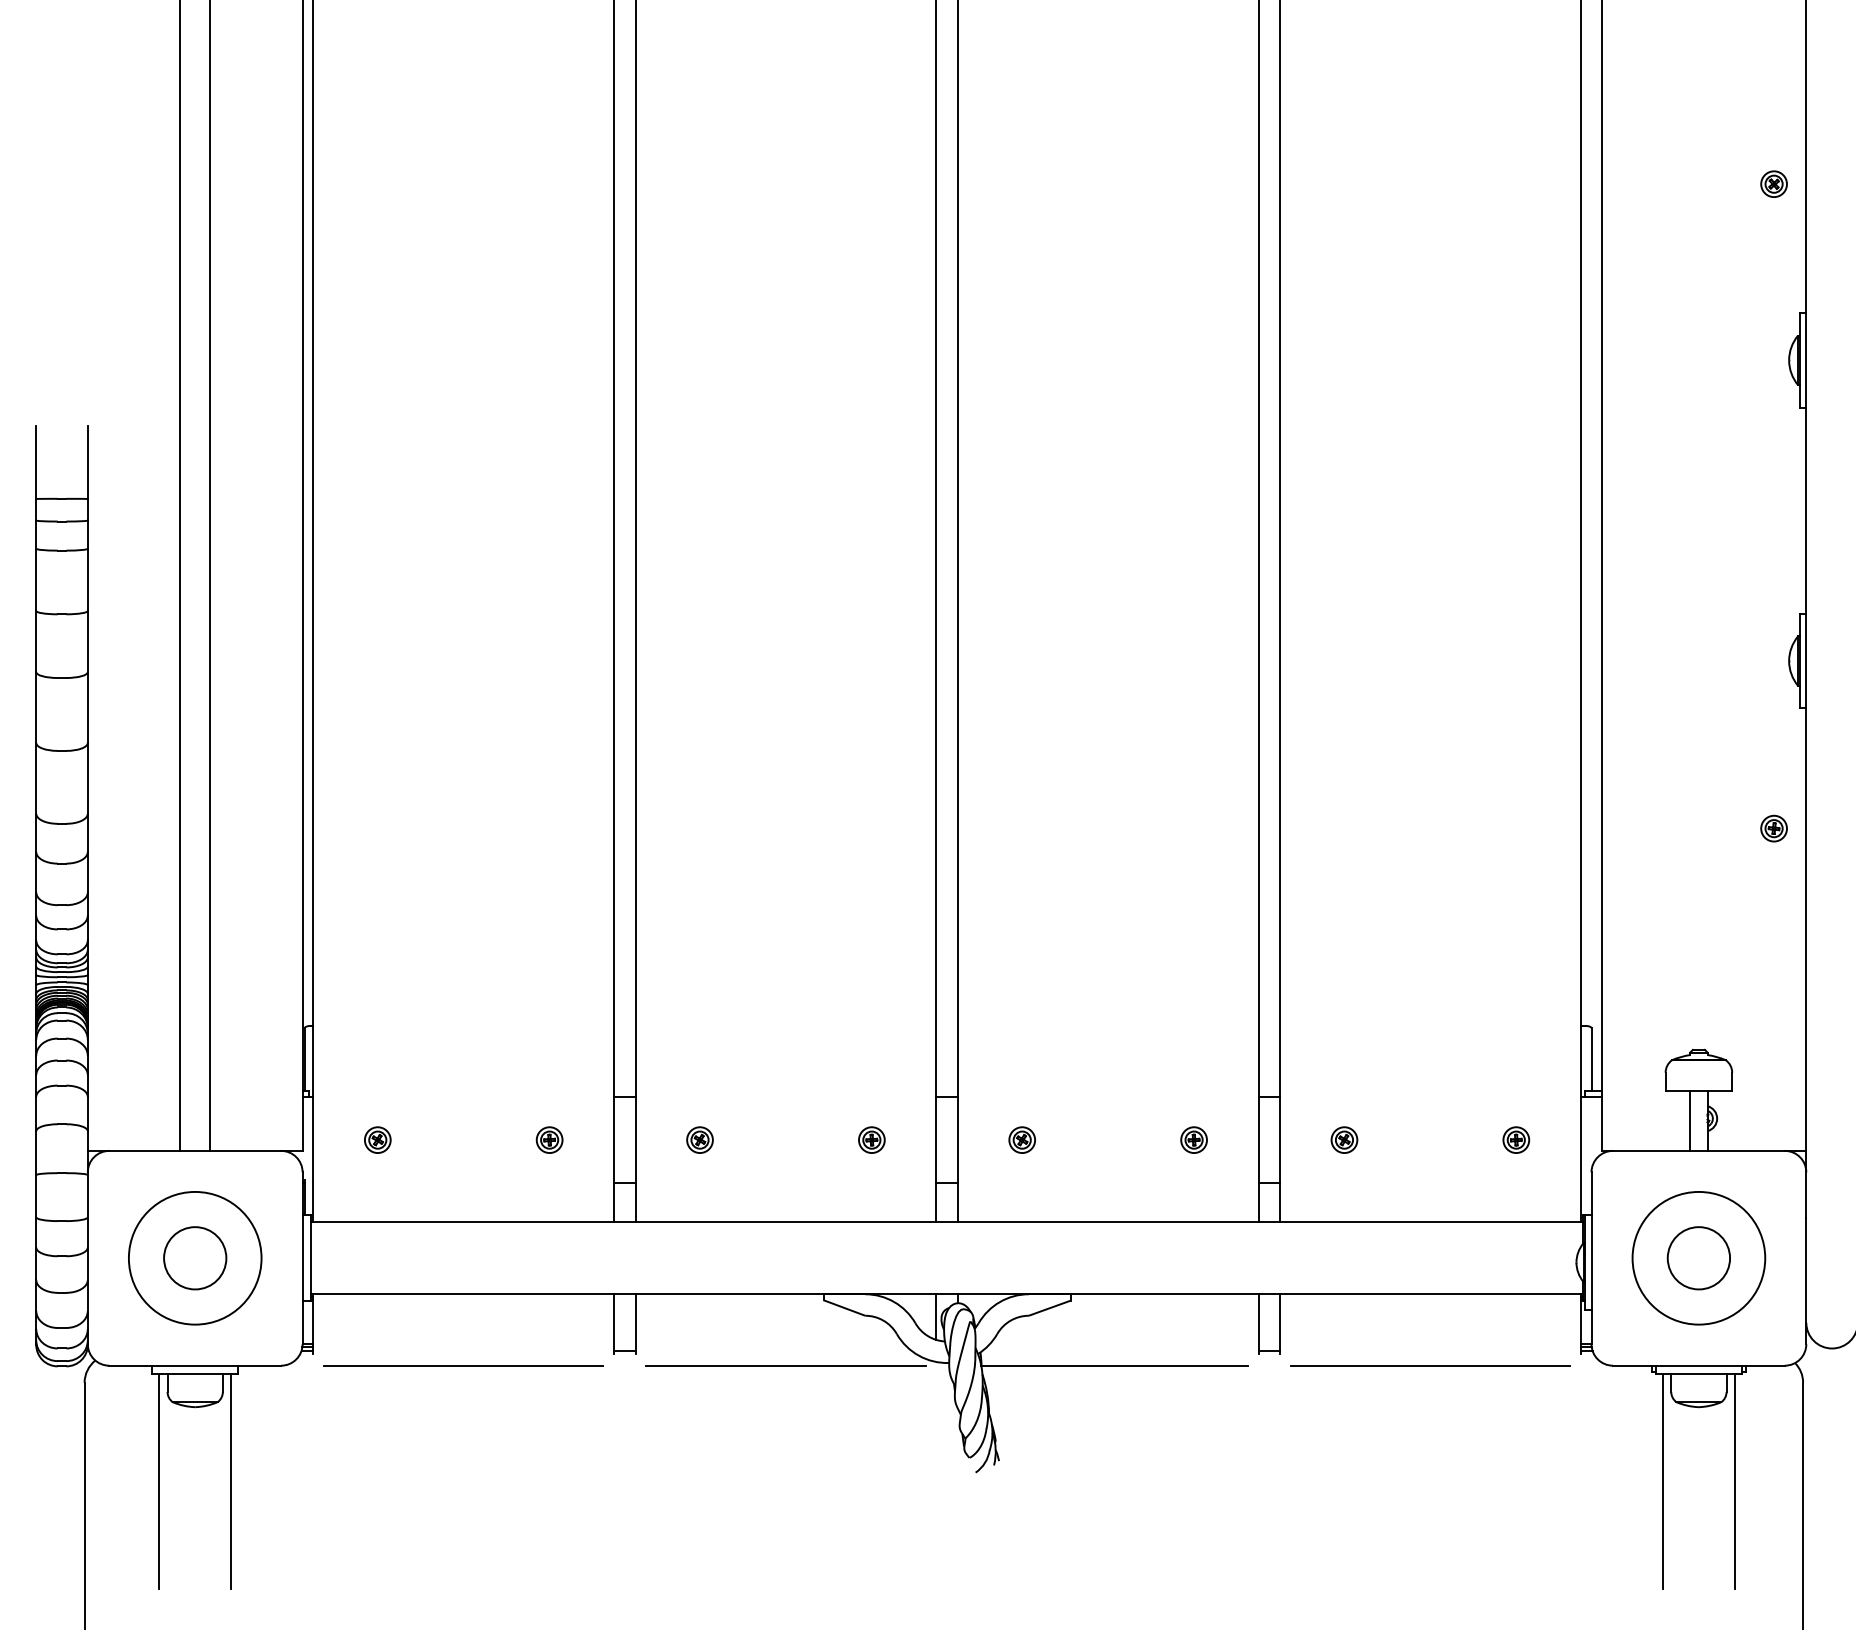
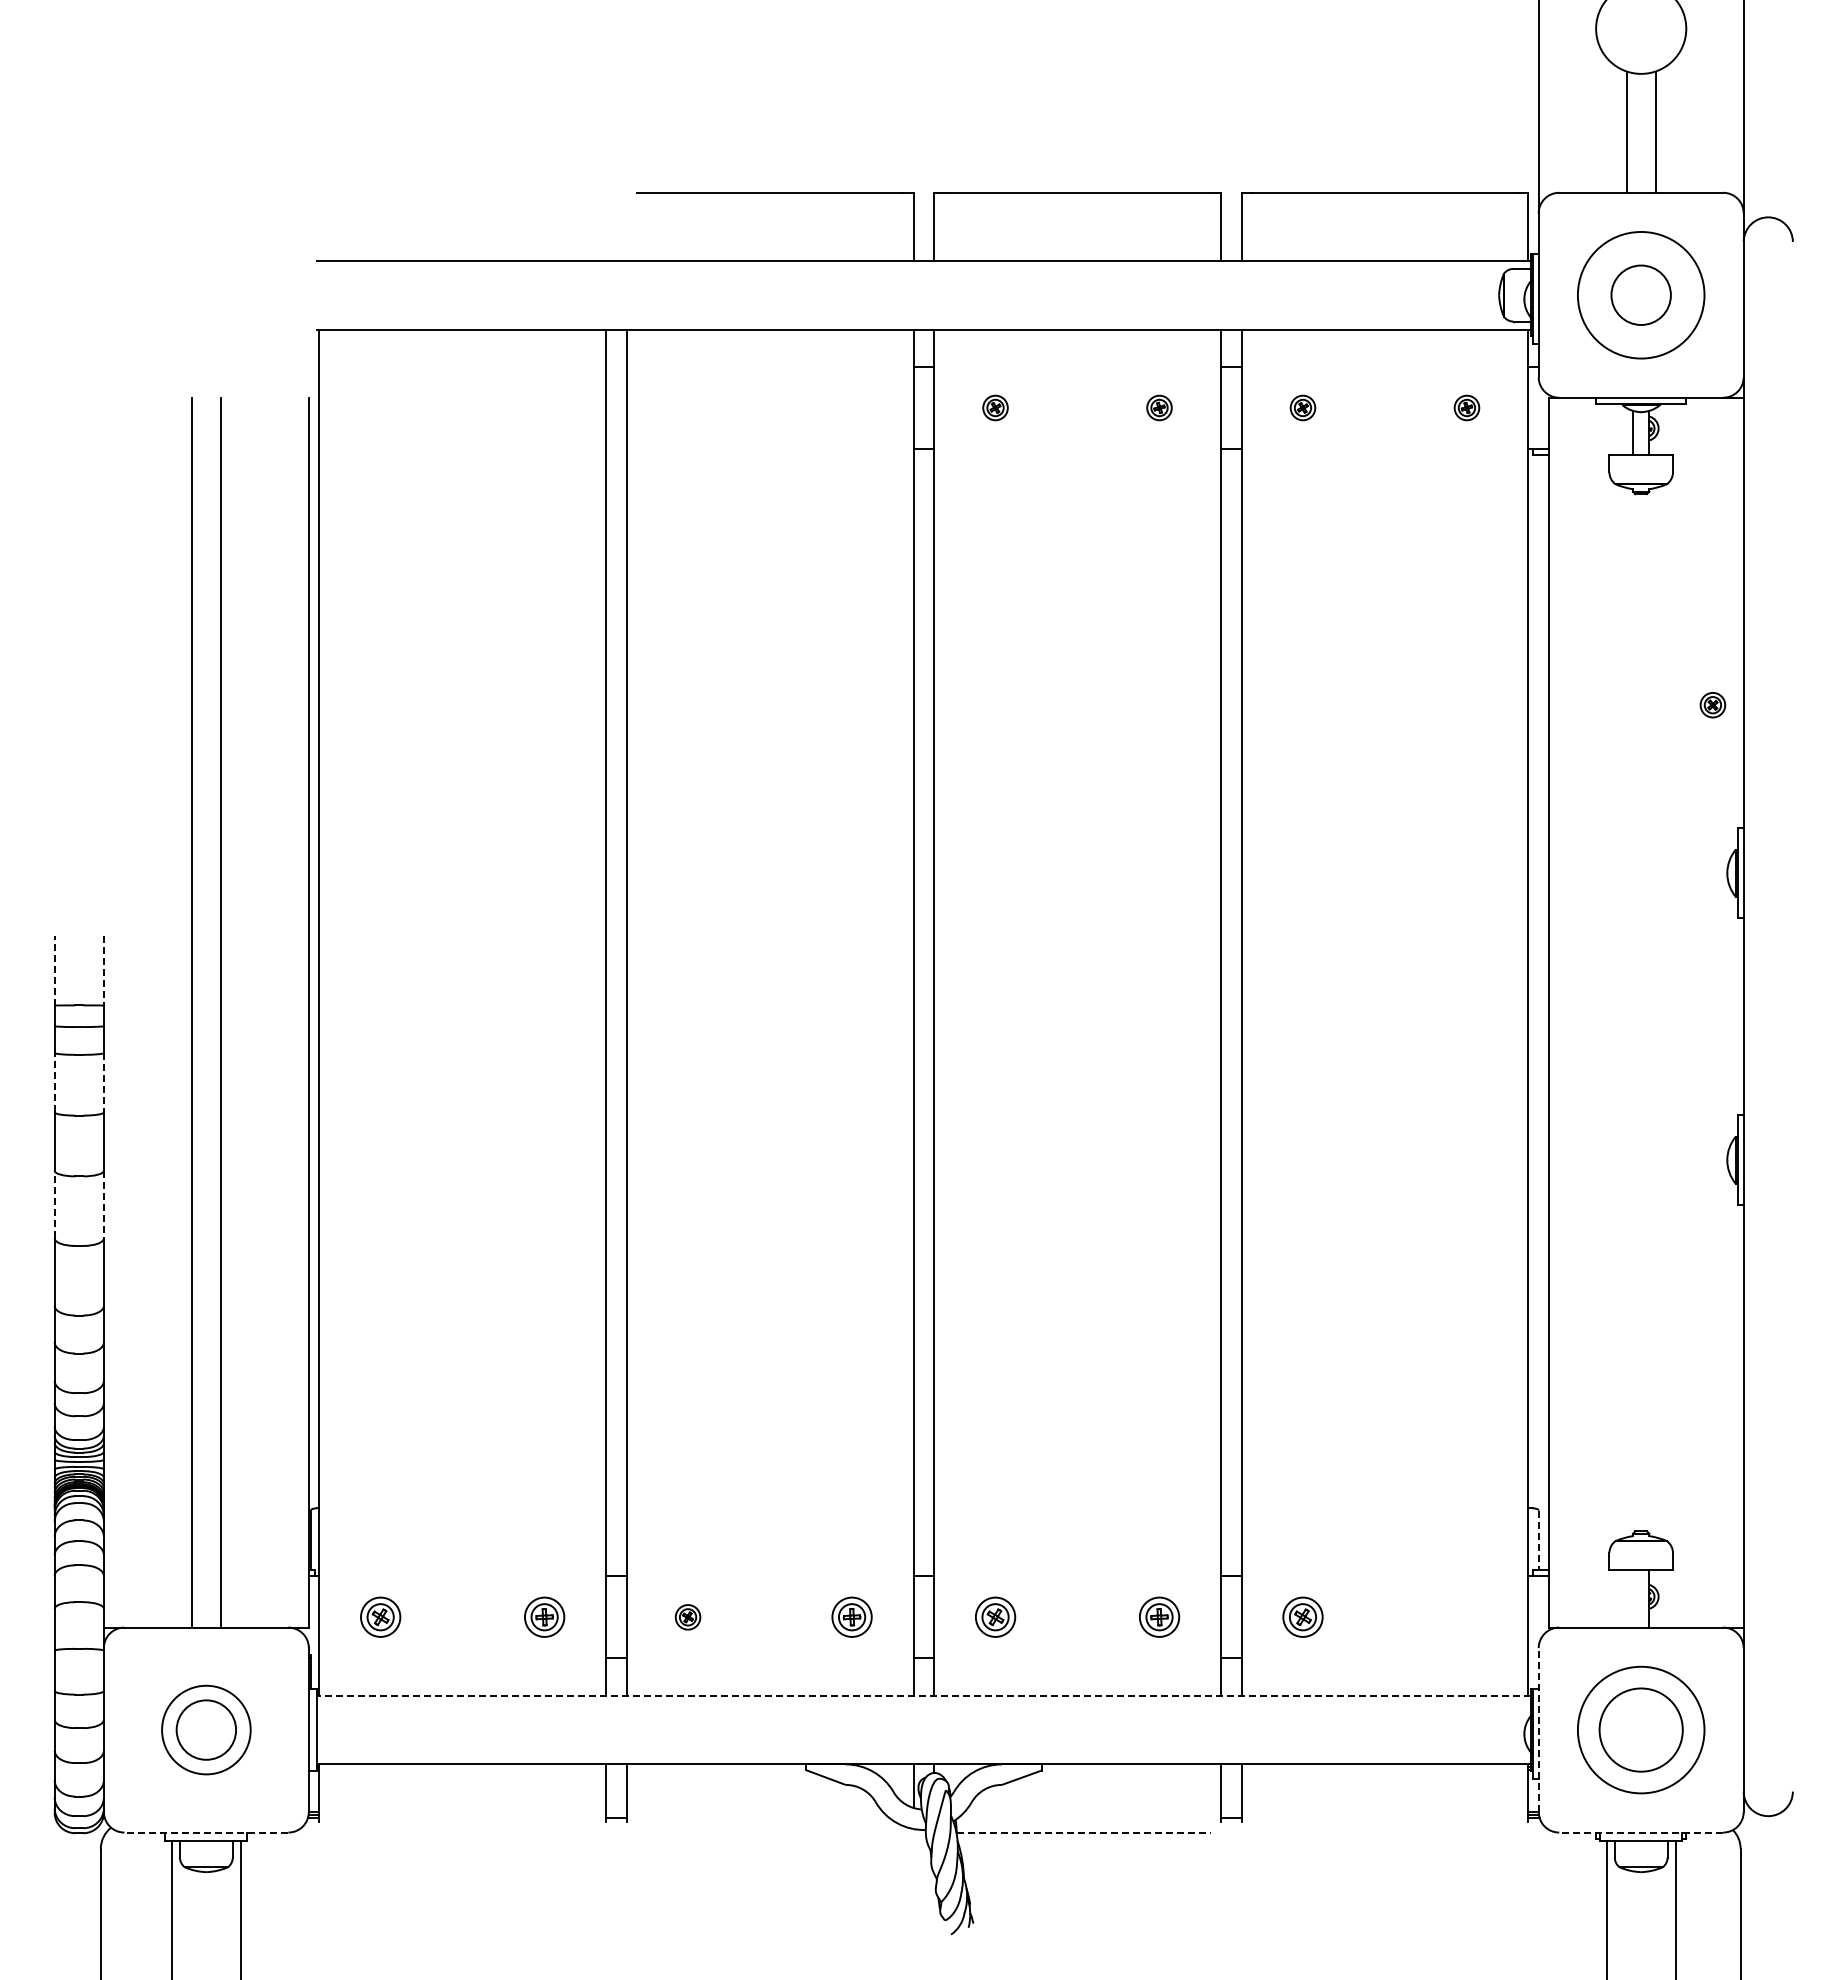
line: (36, 462) -> (54, 970), solid -> dashed
line: (87, 462) -> (103, 970), solid -> dashed
line: (36, 579) -> (54, 1082), solid -> dashed
line: (87, 579) -> (103, 1082), solid -> dashed
line: (36, 707) -> (54, 1204), solid -> dashed
line: (87, 707) -> (103, 1204), solid -> dashed
part: (1773, 829) -> (1712, 1320), removed
line: (1591, 1059) -> (1538, 1540), solid -> dashed
line: (1690, 1120) -> (1633, 1598), removed
part: (377, 1140) -> (380, 1617), size x1.6
part: (549, 1140) -> (544, 1617), size x1.6
part: (871, 1140) -> (851, 1617), size x1.6
part: (1022, 1140) -> (995, 1617), size x1.6
part: (1194, 1140) -> (1159, 1617), size x1.6
part: (1343, 1140) -> (1302, 1617), size x1.6
part: (1515, 1140) -> (1466, 1617), removed
line: (946, 1222) -> (923, 1695), solid -> dashed
circle: (195, 1257) -> (206, 1729), size x0.7
circle: (1698, 1257) -> (1640, 1729), size x1.4
line: (1591, 1258) -> (1538, 1730), solid -> dashed
line: (195, 1365) -> (206, 1832), solid -> dashed
line: (463, 1365) -> (462, 1832), removed
line: (785, 1365) -> (769, 1832), removed
line: (1115, 1365) -> (1084, 1832), solid -> dashed
line: (1429, 1365) -> (1384, 1832), removed
line: (1699, 1365) -> (1641, 1832), solid -> dashed

